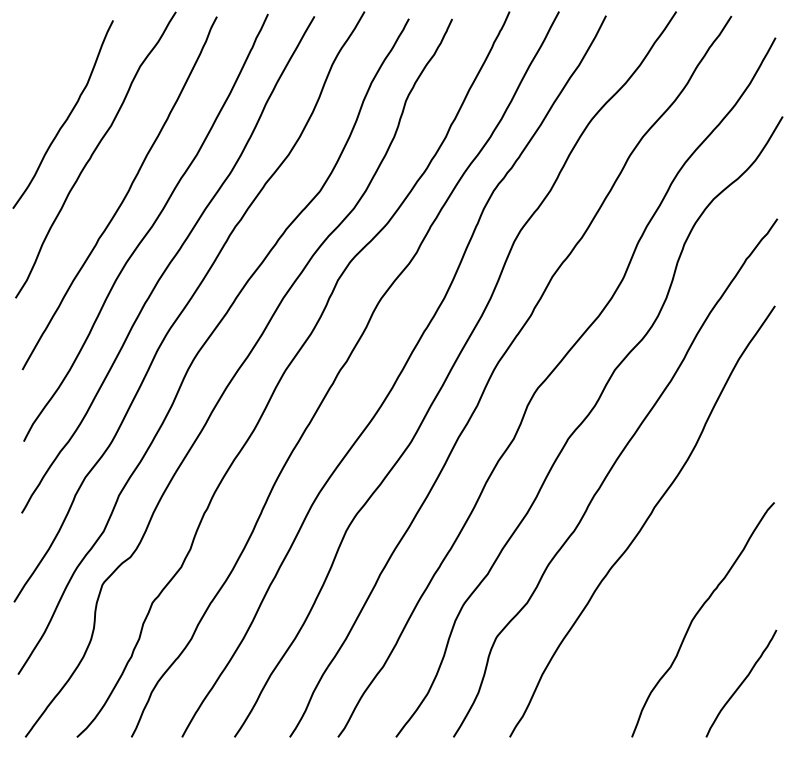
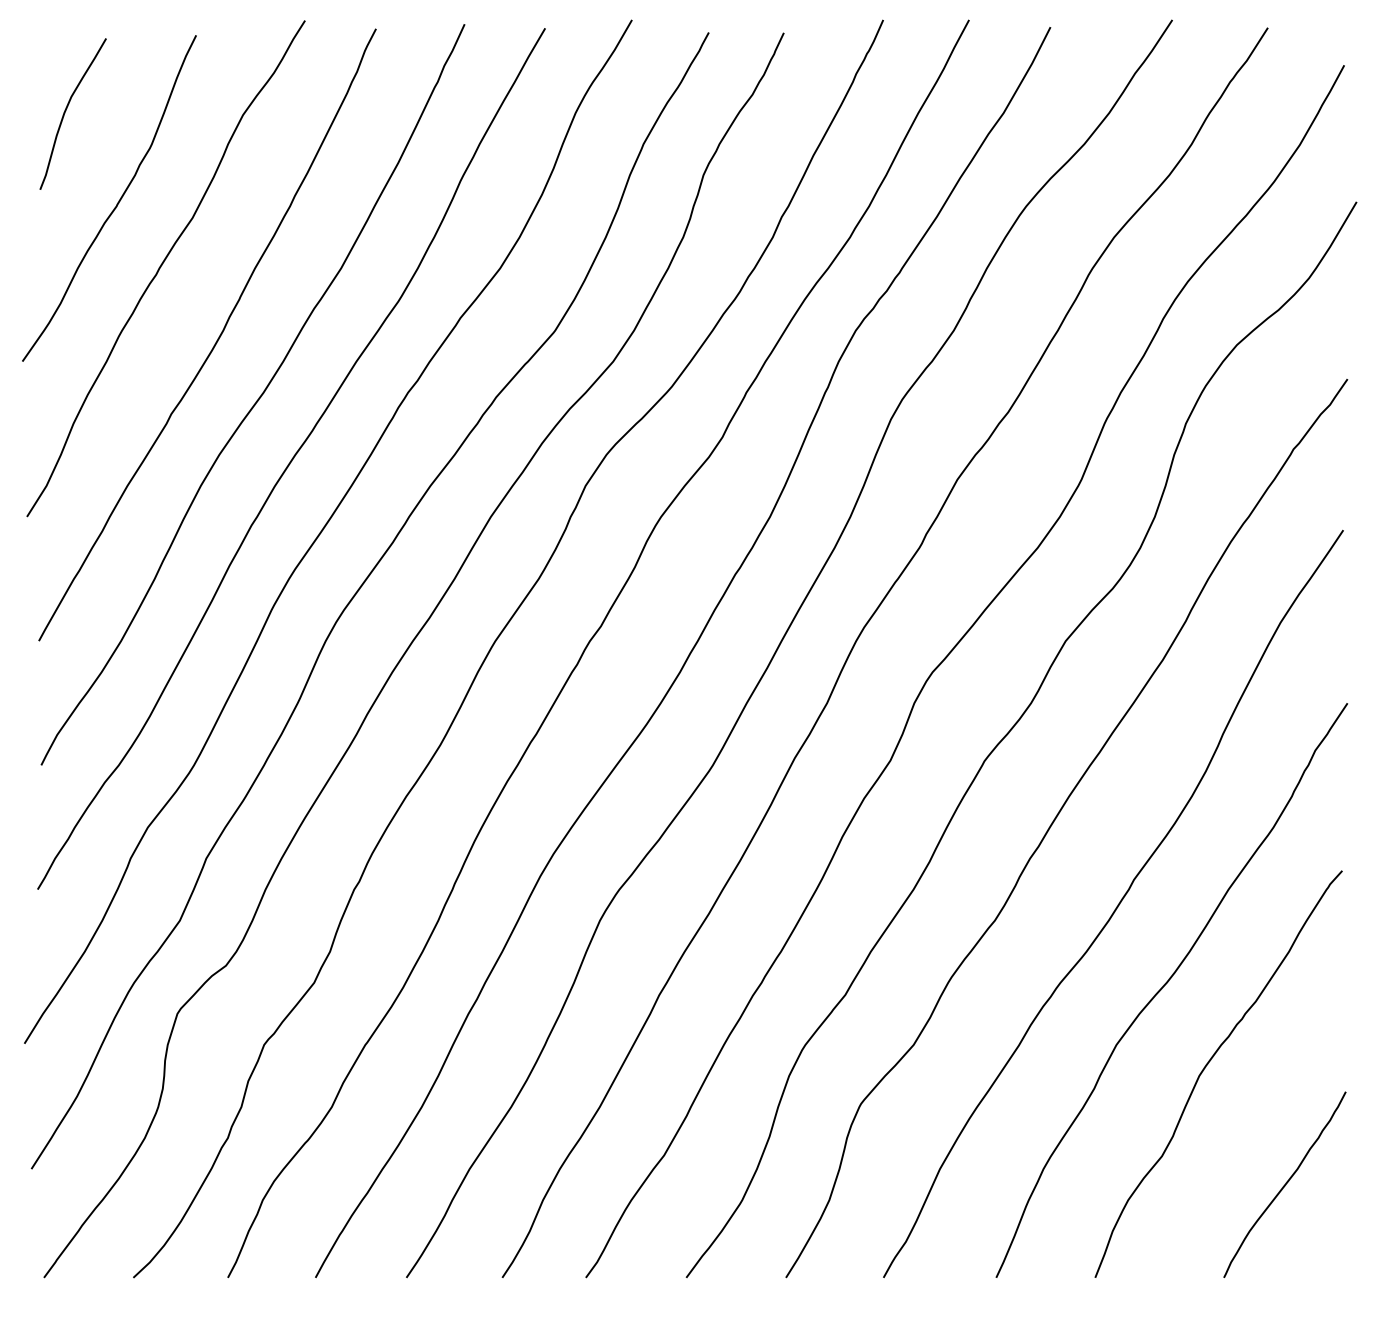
curve: (38, 65) -> (66, 113), added
curve: (673, 568) -> (1167, 985), added

